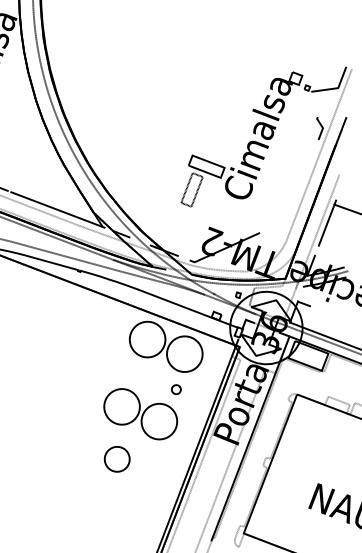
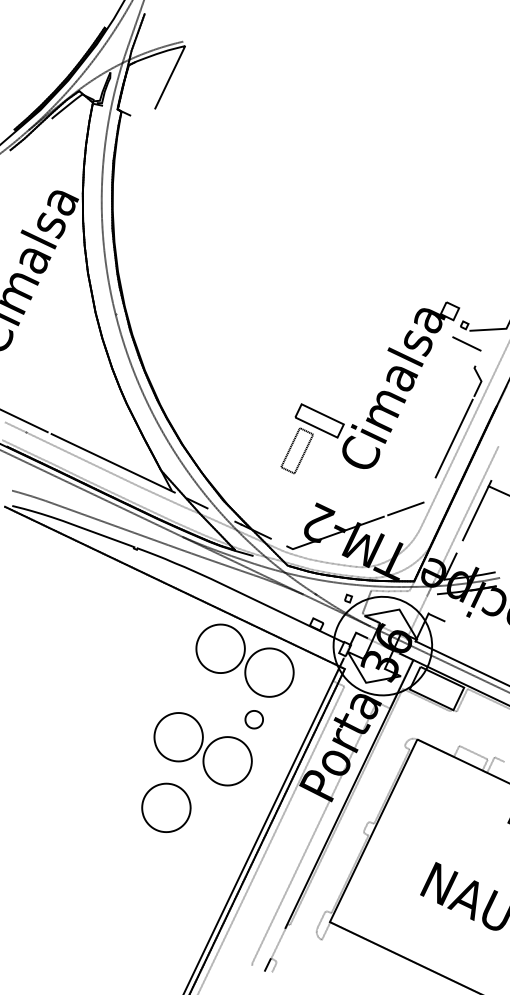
line: (309, 101) -> (466, 343), added
line: (305, 171) -> (453, 438), added
line: (274, 225) -> (405, 508), added
part: (175, 389) -> (253, 719), size x1.43
part: (117, 459) -> (166, 807), size x1.43

